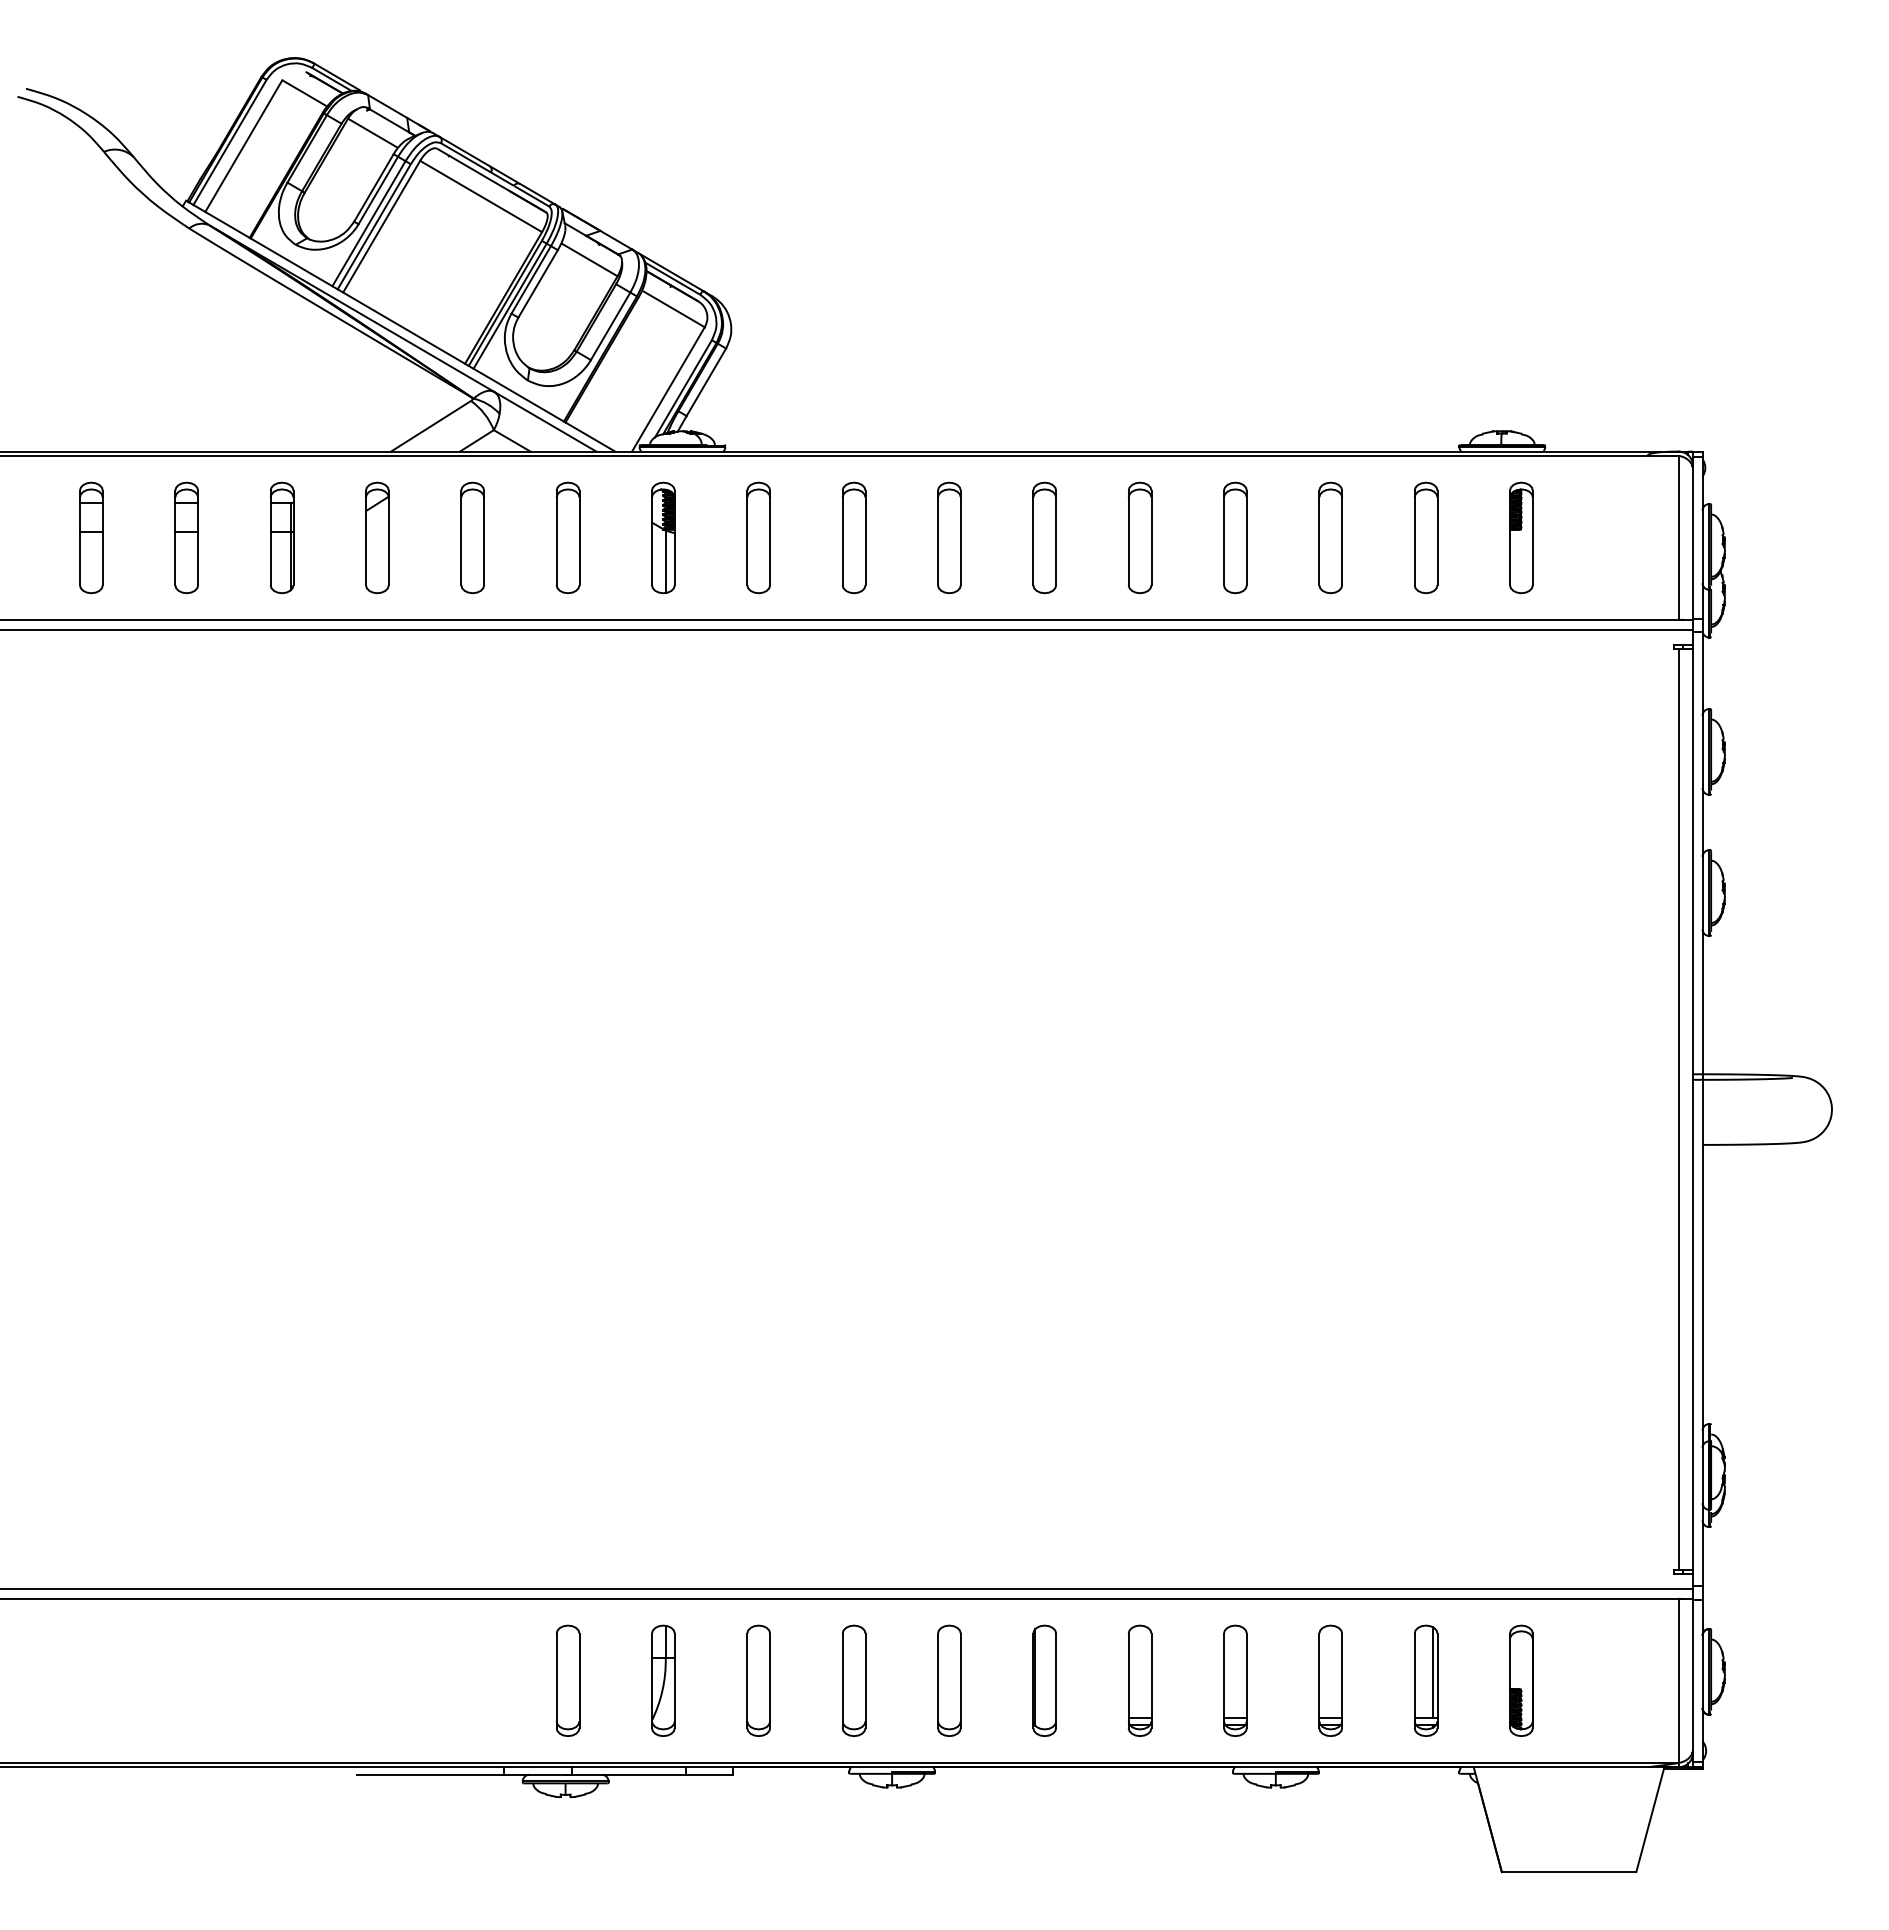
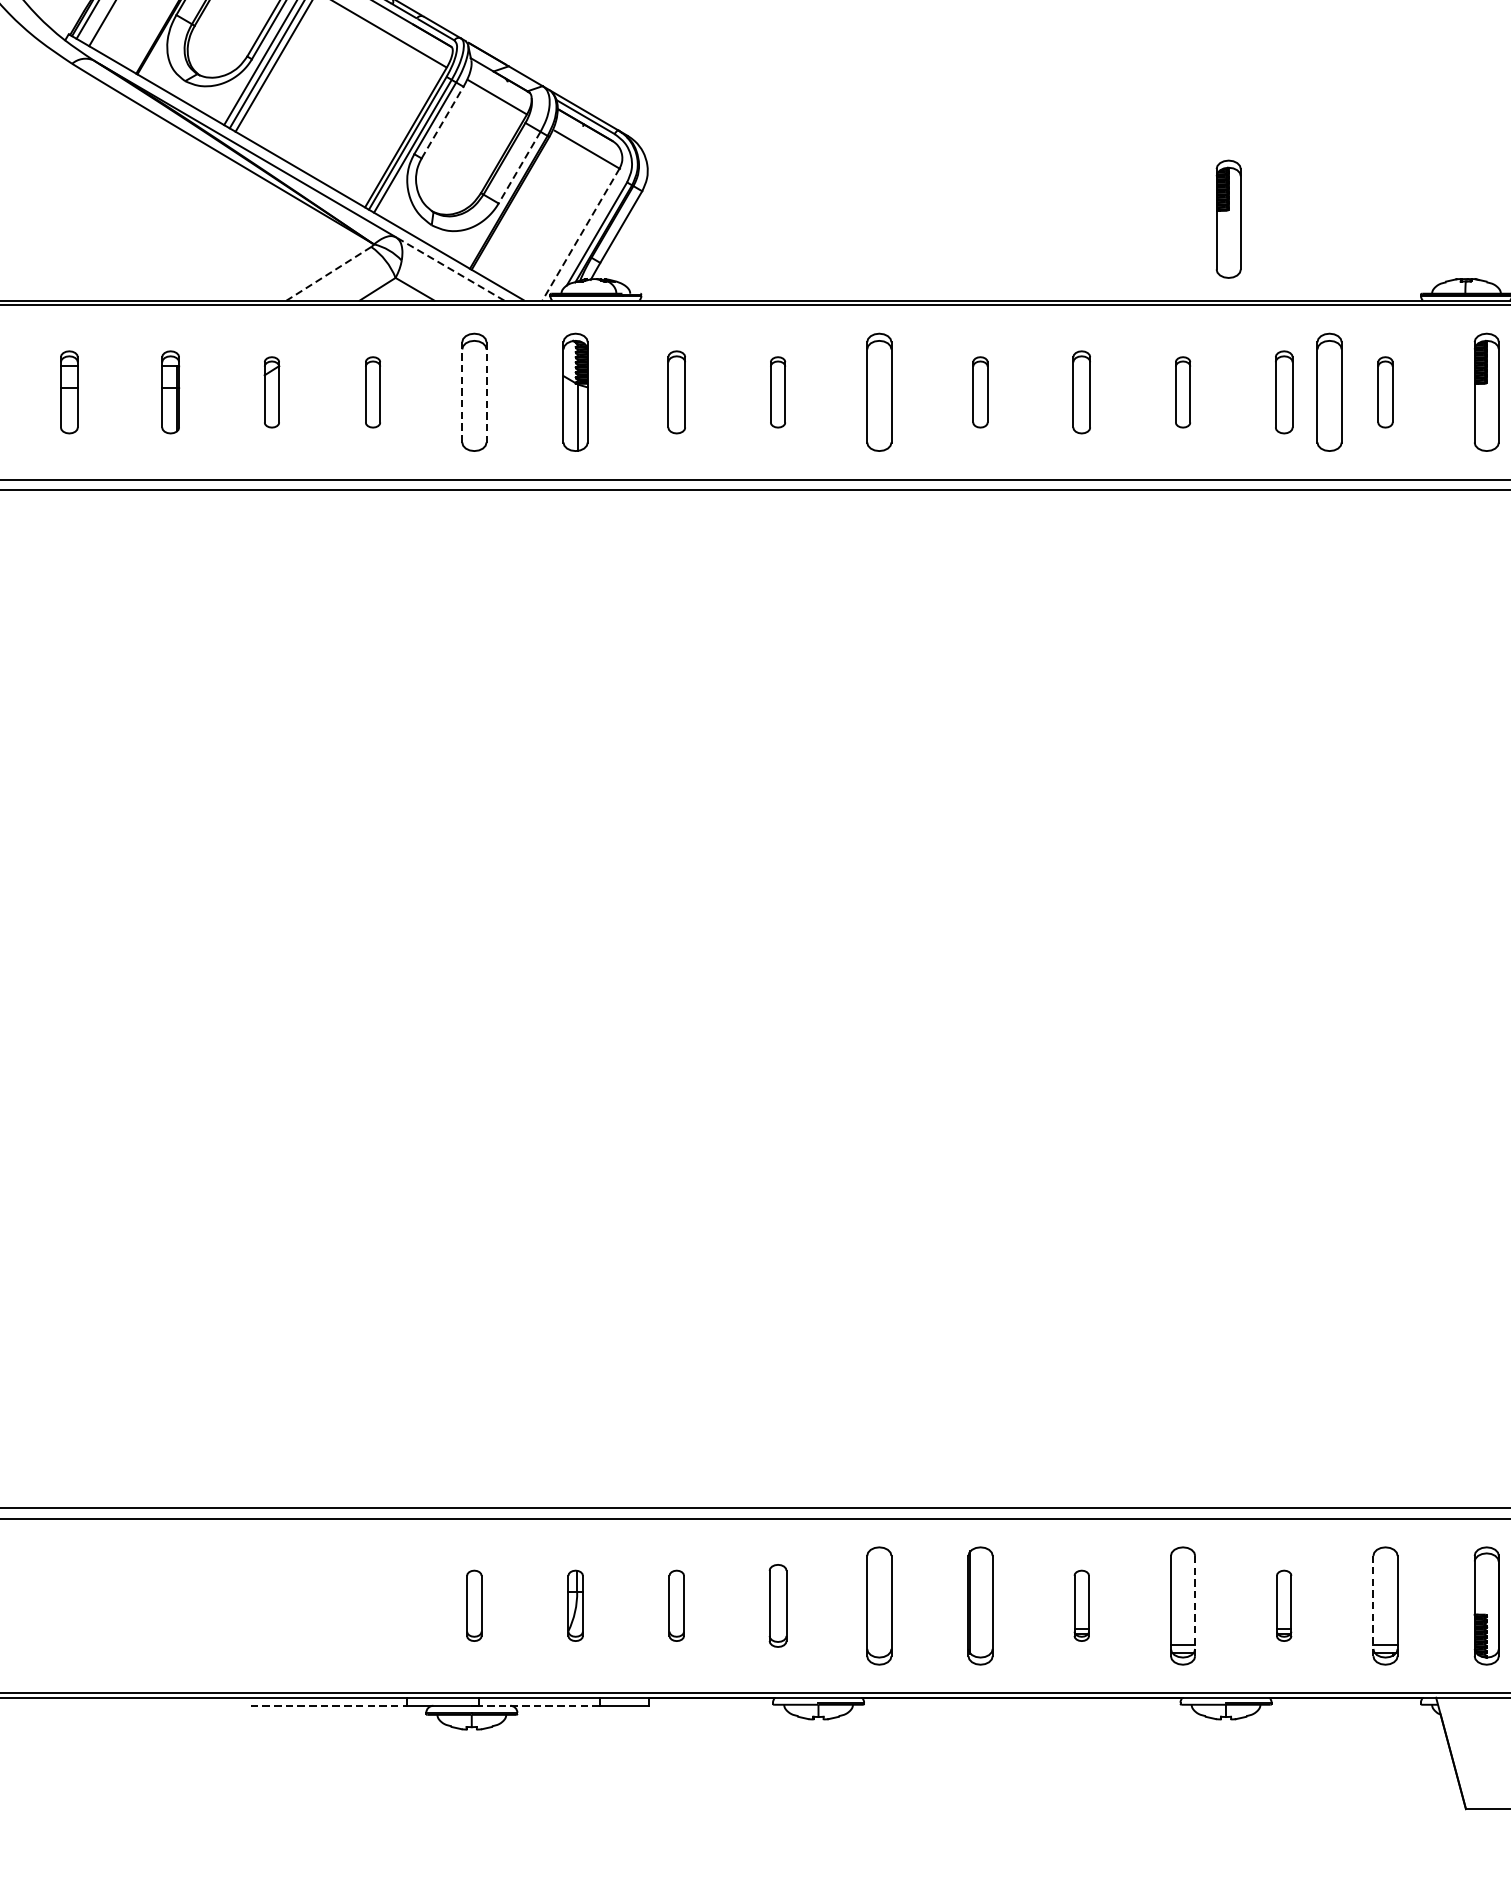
line: (538, 283) -> (443, 122), solid -> dashed
line: (610, 326) -> (519, 167), solid -> dashed
part: (1278, 374) -> (1228, 218), added
line: (668, 389) -> (581, 234), solid -> dashed
line: (544, 421) -> (449, 268), solid -> dashed
line: (430, 426) -> (328, 274), solid -> dashed
part: (186, 537) -> (69, 391), size x0.7
part: (281, 537) -> (170, 391), size x0.7
part: (377, 537) -> (272, 391), size x0.6
part: (472, 537) -> (372, 391), size x0.6
line: (556, 537) -> (462, 391), solid -> dashed
part: (758, 537) -> (676, 391), size x0.7
part: (853, 537) -> (777, 391), size x0.6
part: (1044, 537) -> (980, 391), size x0.6
part: (1139, 537) -> (1081, 391), size x0.7
part: (1235, 537) -> (1183, 391), size x0.6
part: (1330, 537) -> (1284, 391), size x0.7
part: (1373, 537) -> (1329, 391), added
part: (1425, 537) -> (1384, 391), size x0.6
line: (579, 538) -> (486, 392), solid -> dashed
line: (1433, 1672) -> (1393, 1597), removed
part: (567, 1680) -> (473, 1605), size x0.6
part: (663, 1680) -> (575, 1605), size x0.6
part: (758, 1680) -> (676, 1605), size x0.6
part: (853, 1680) -> (777, 1605), size x0.7
part: (1139, 1680) -> (1081, 1605), size x0.6
part: (1330, 1680) -> (1284, 1605), size x0.6
line: (1414, 1680) -> (1373, 1605), solid -> dashed
line: (1246, 1681) -> (1194, 1606), solid -> dashed
line: (431, 1774) -> (329, 1705), solid -> dashed
line: (629, 1774) -> (539, 1705), solid -> dashed

